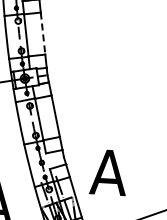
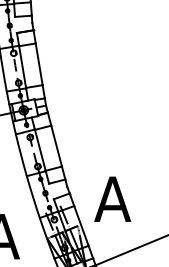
line: (43, 33) -> (39, 64), dashed -> solid

